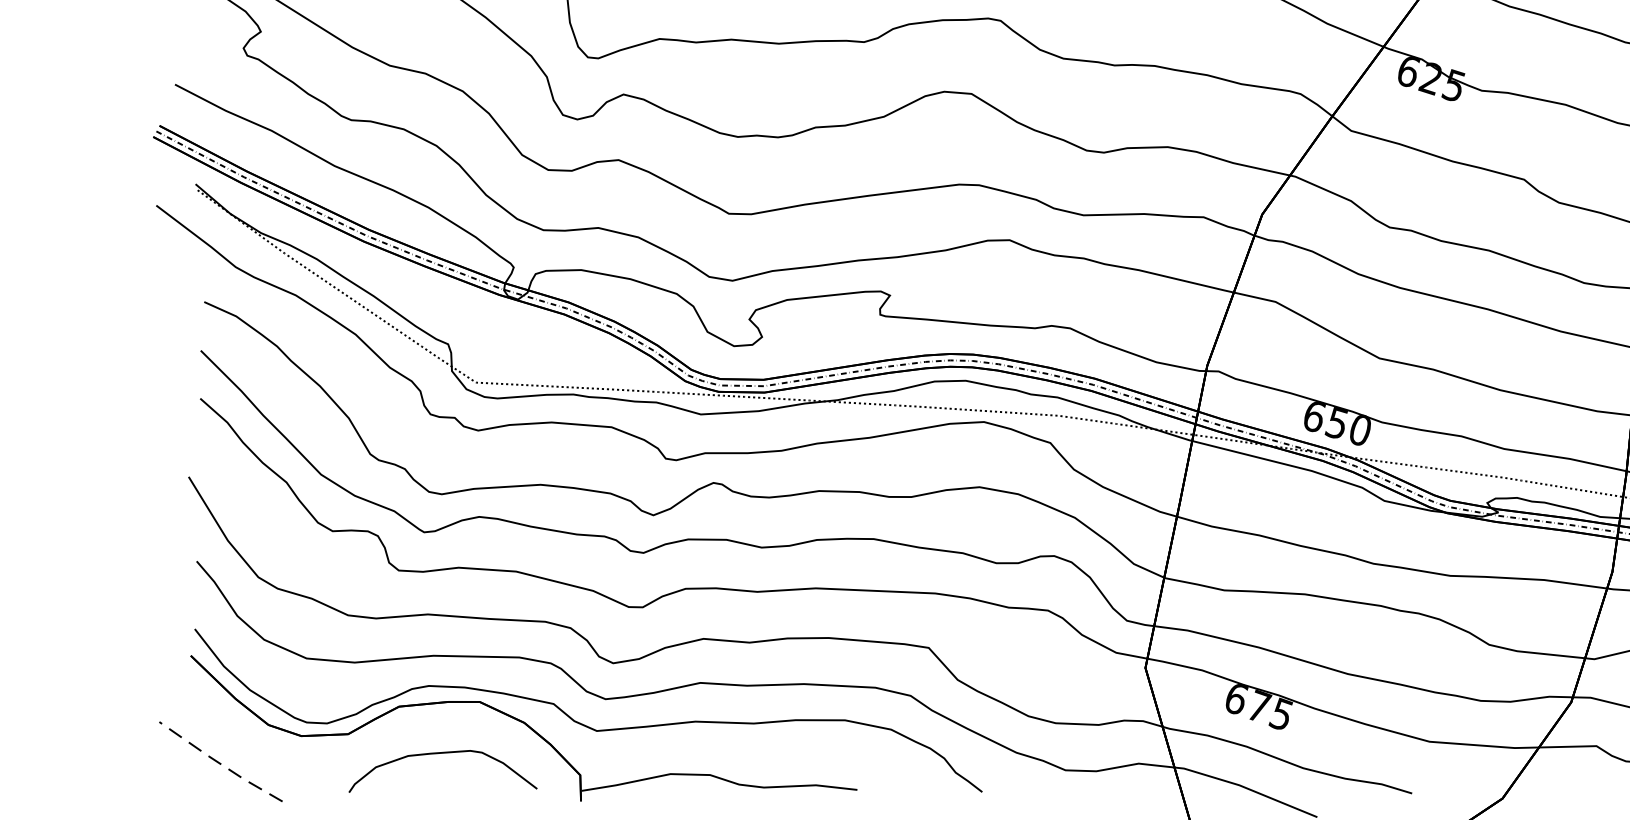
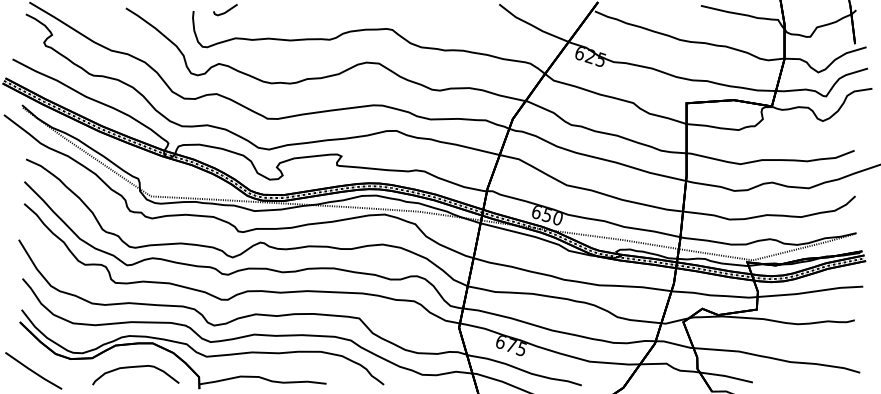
line: (220, 763) -> (33, 371), dashed -> solid

